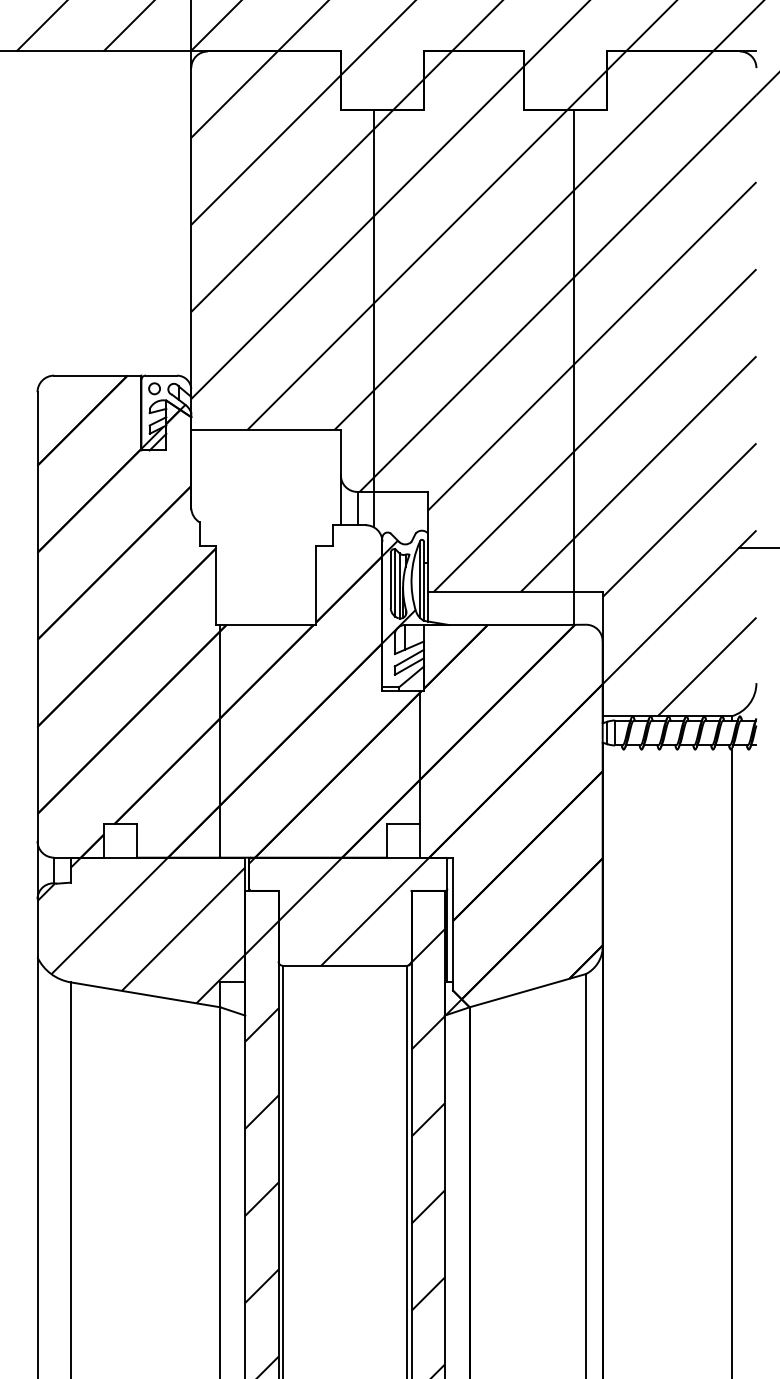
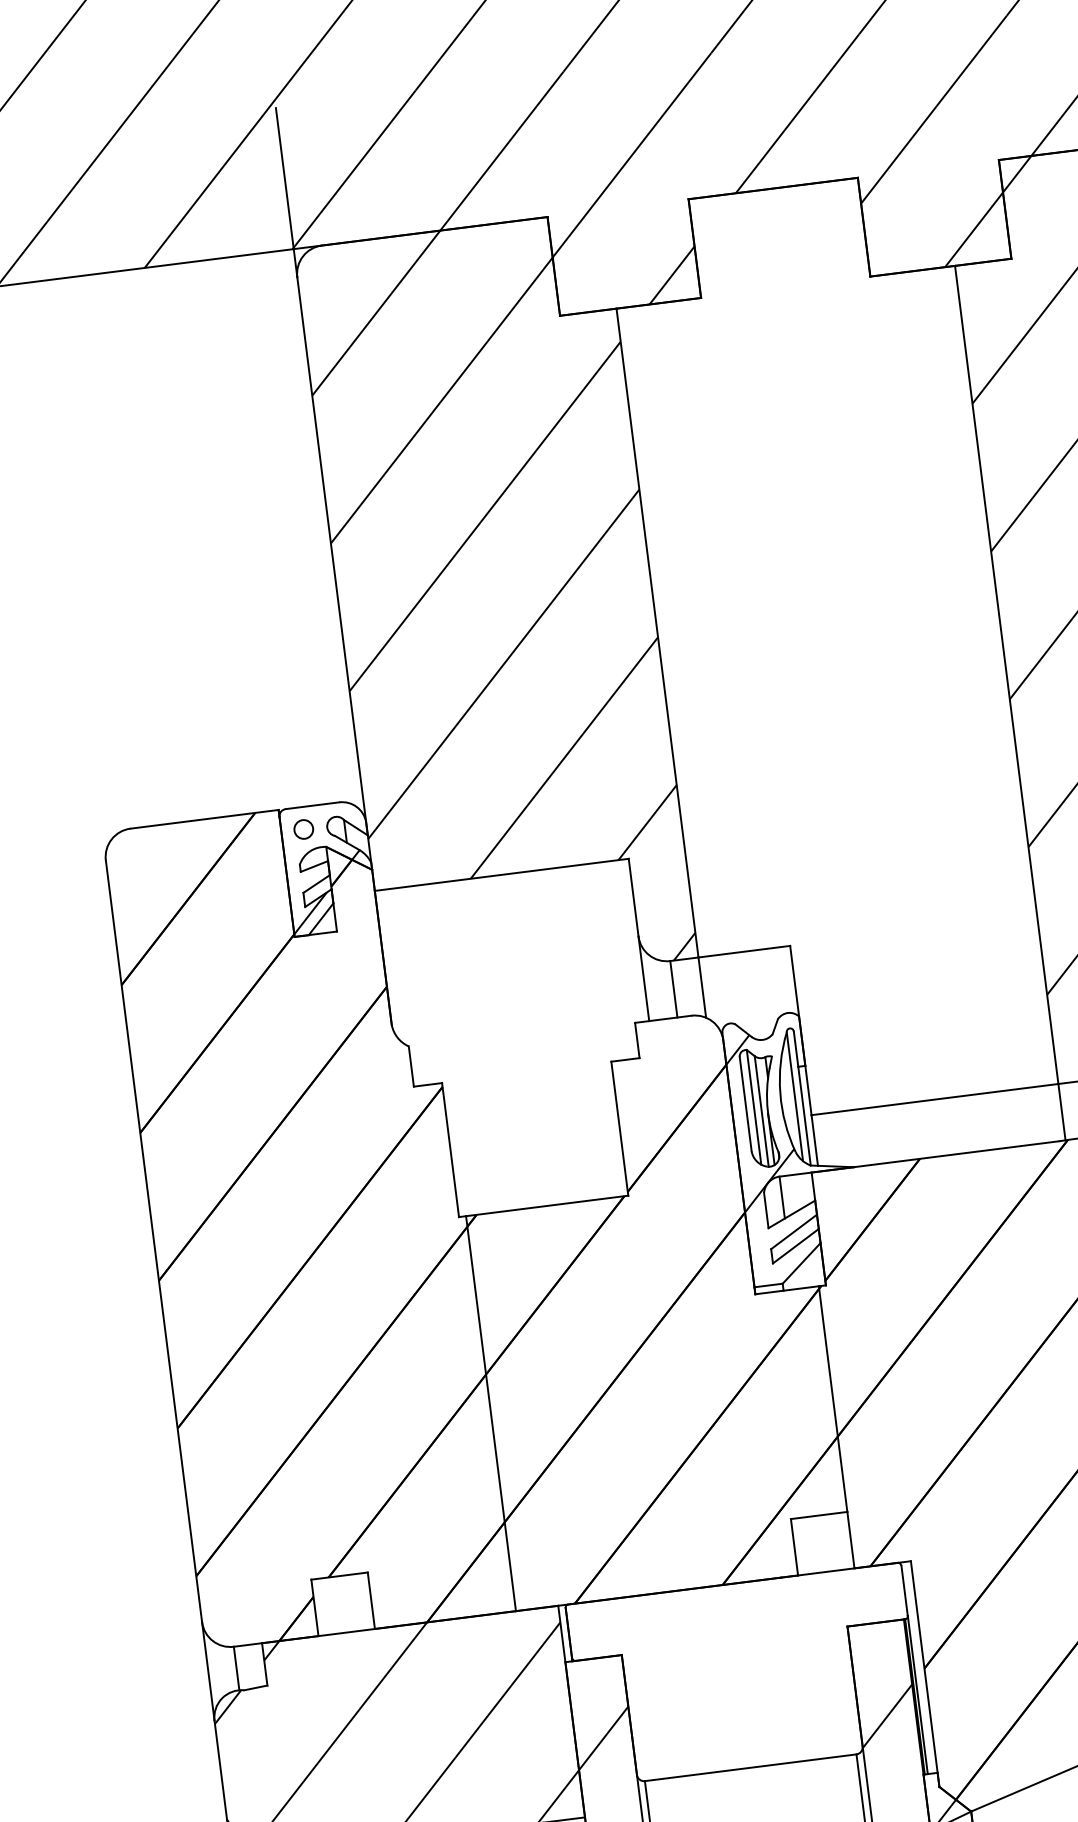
hatch: (473, 321) -> (830, 646), removed
hatch: (339, 911) -> (729, 1676), removed

